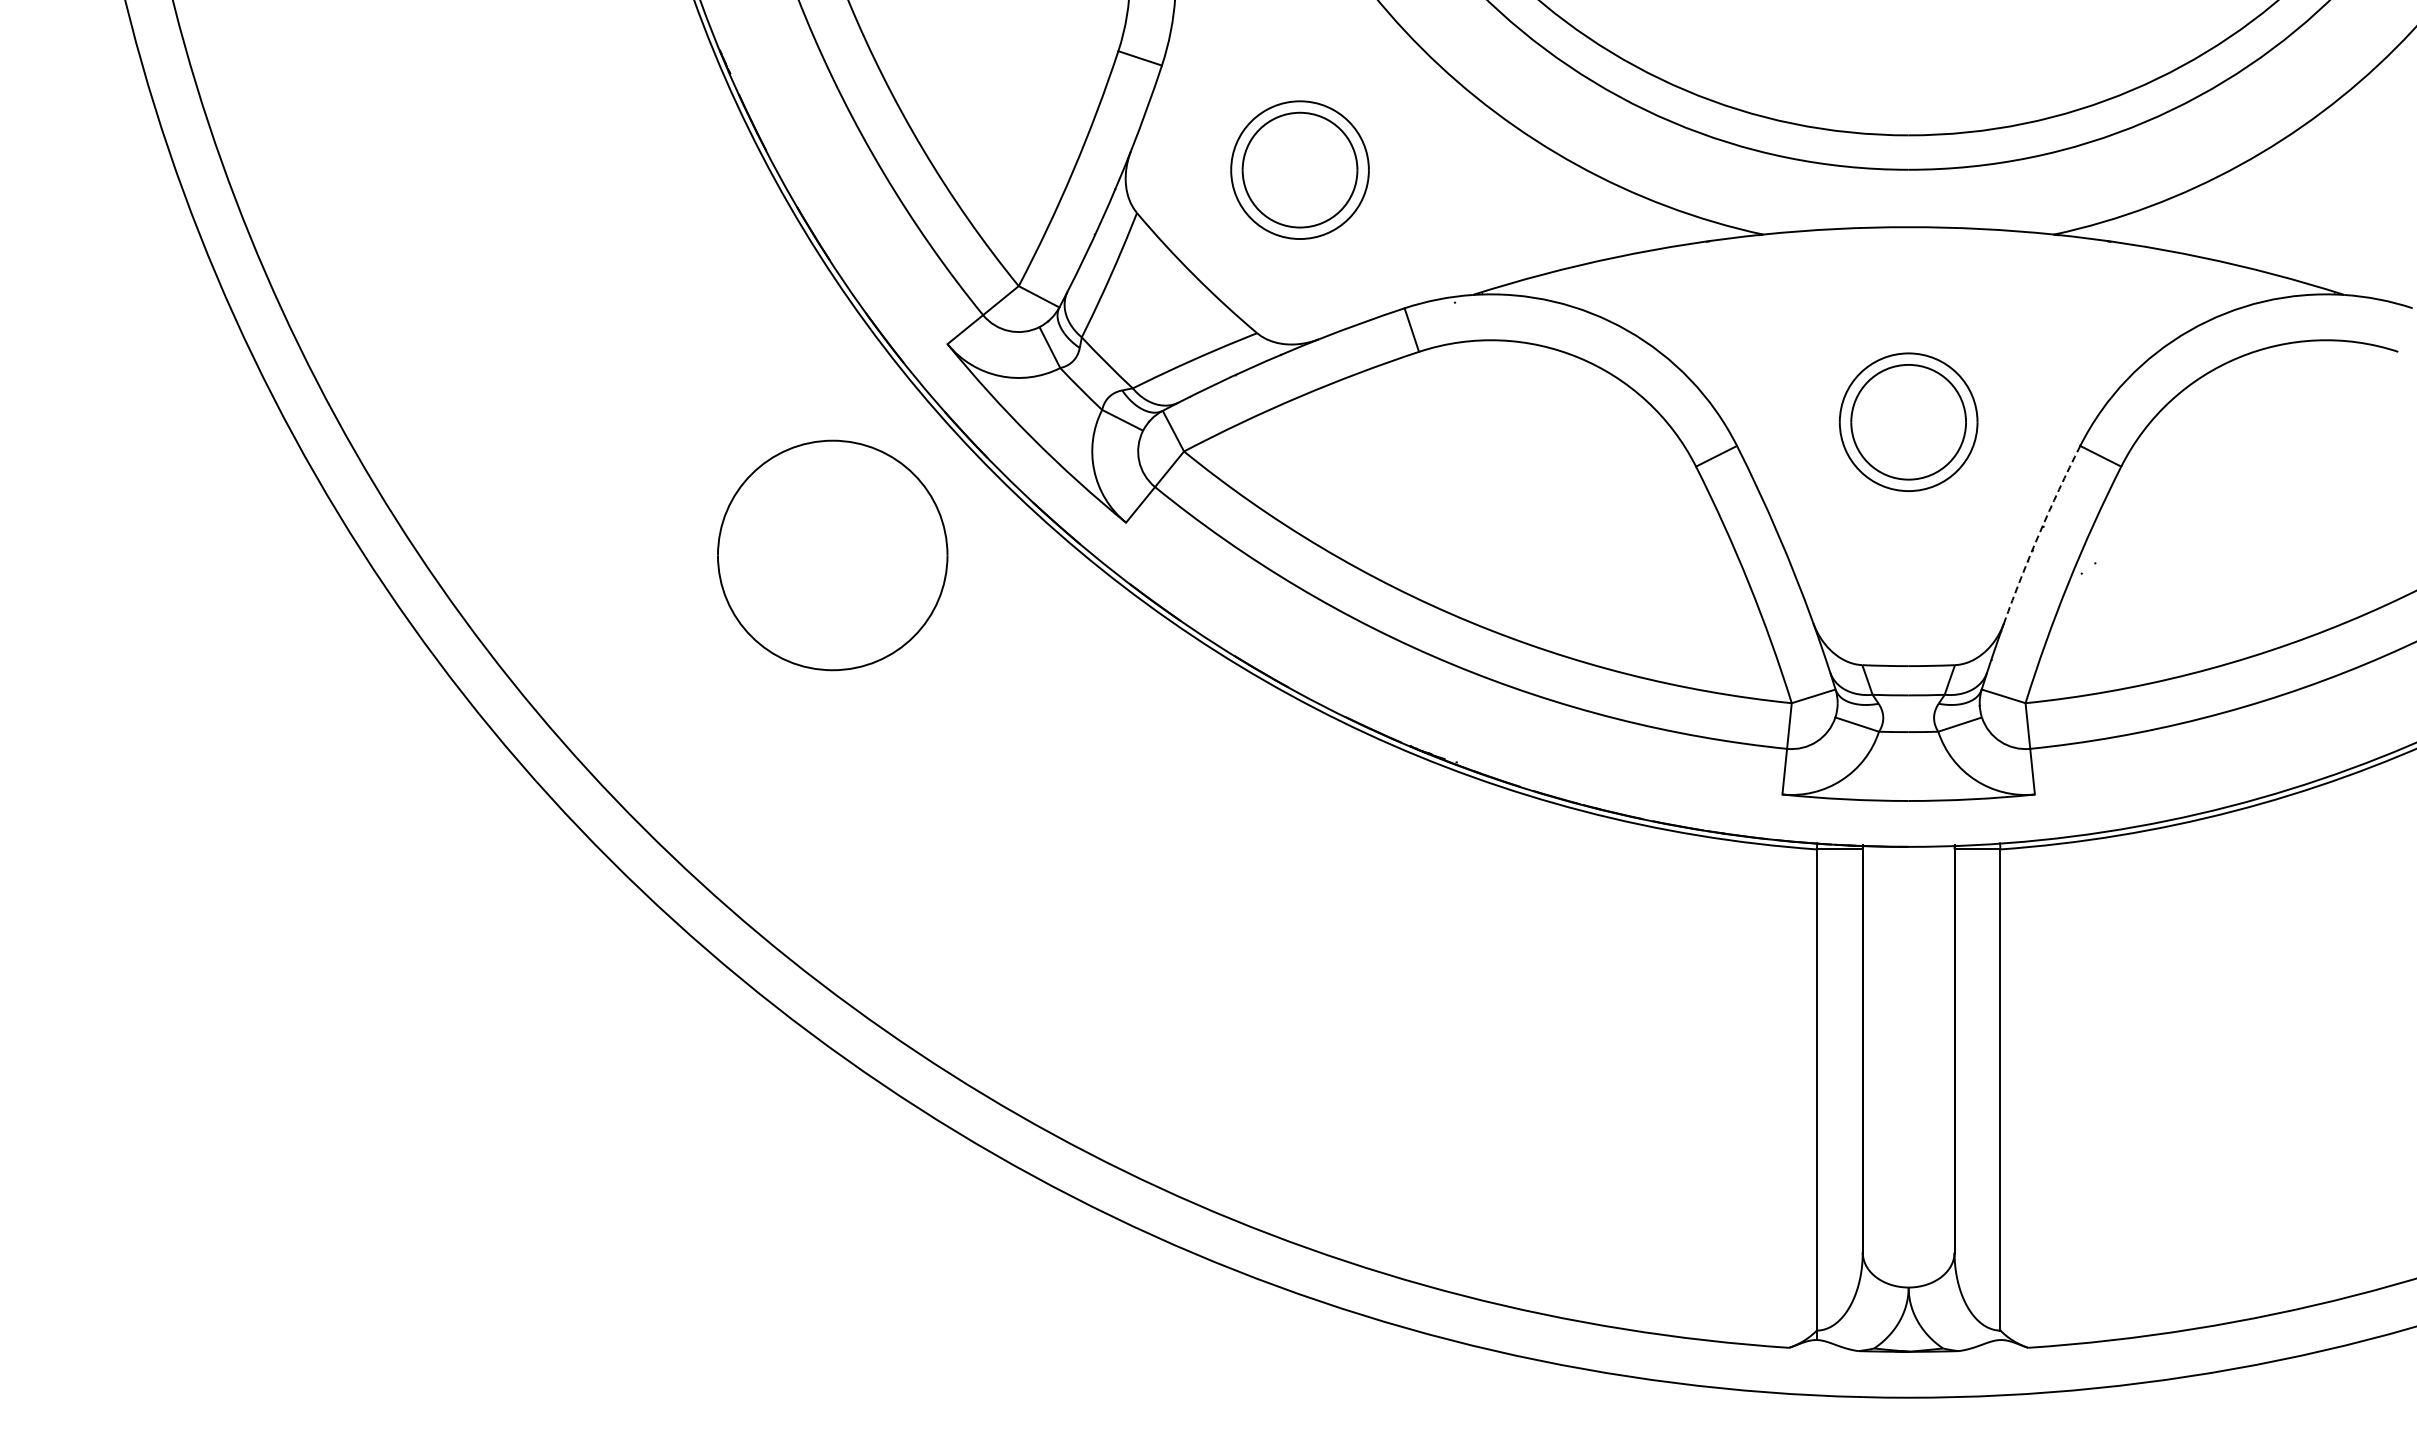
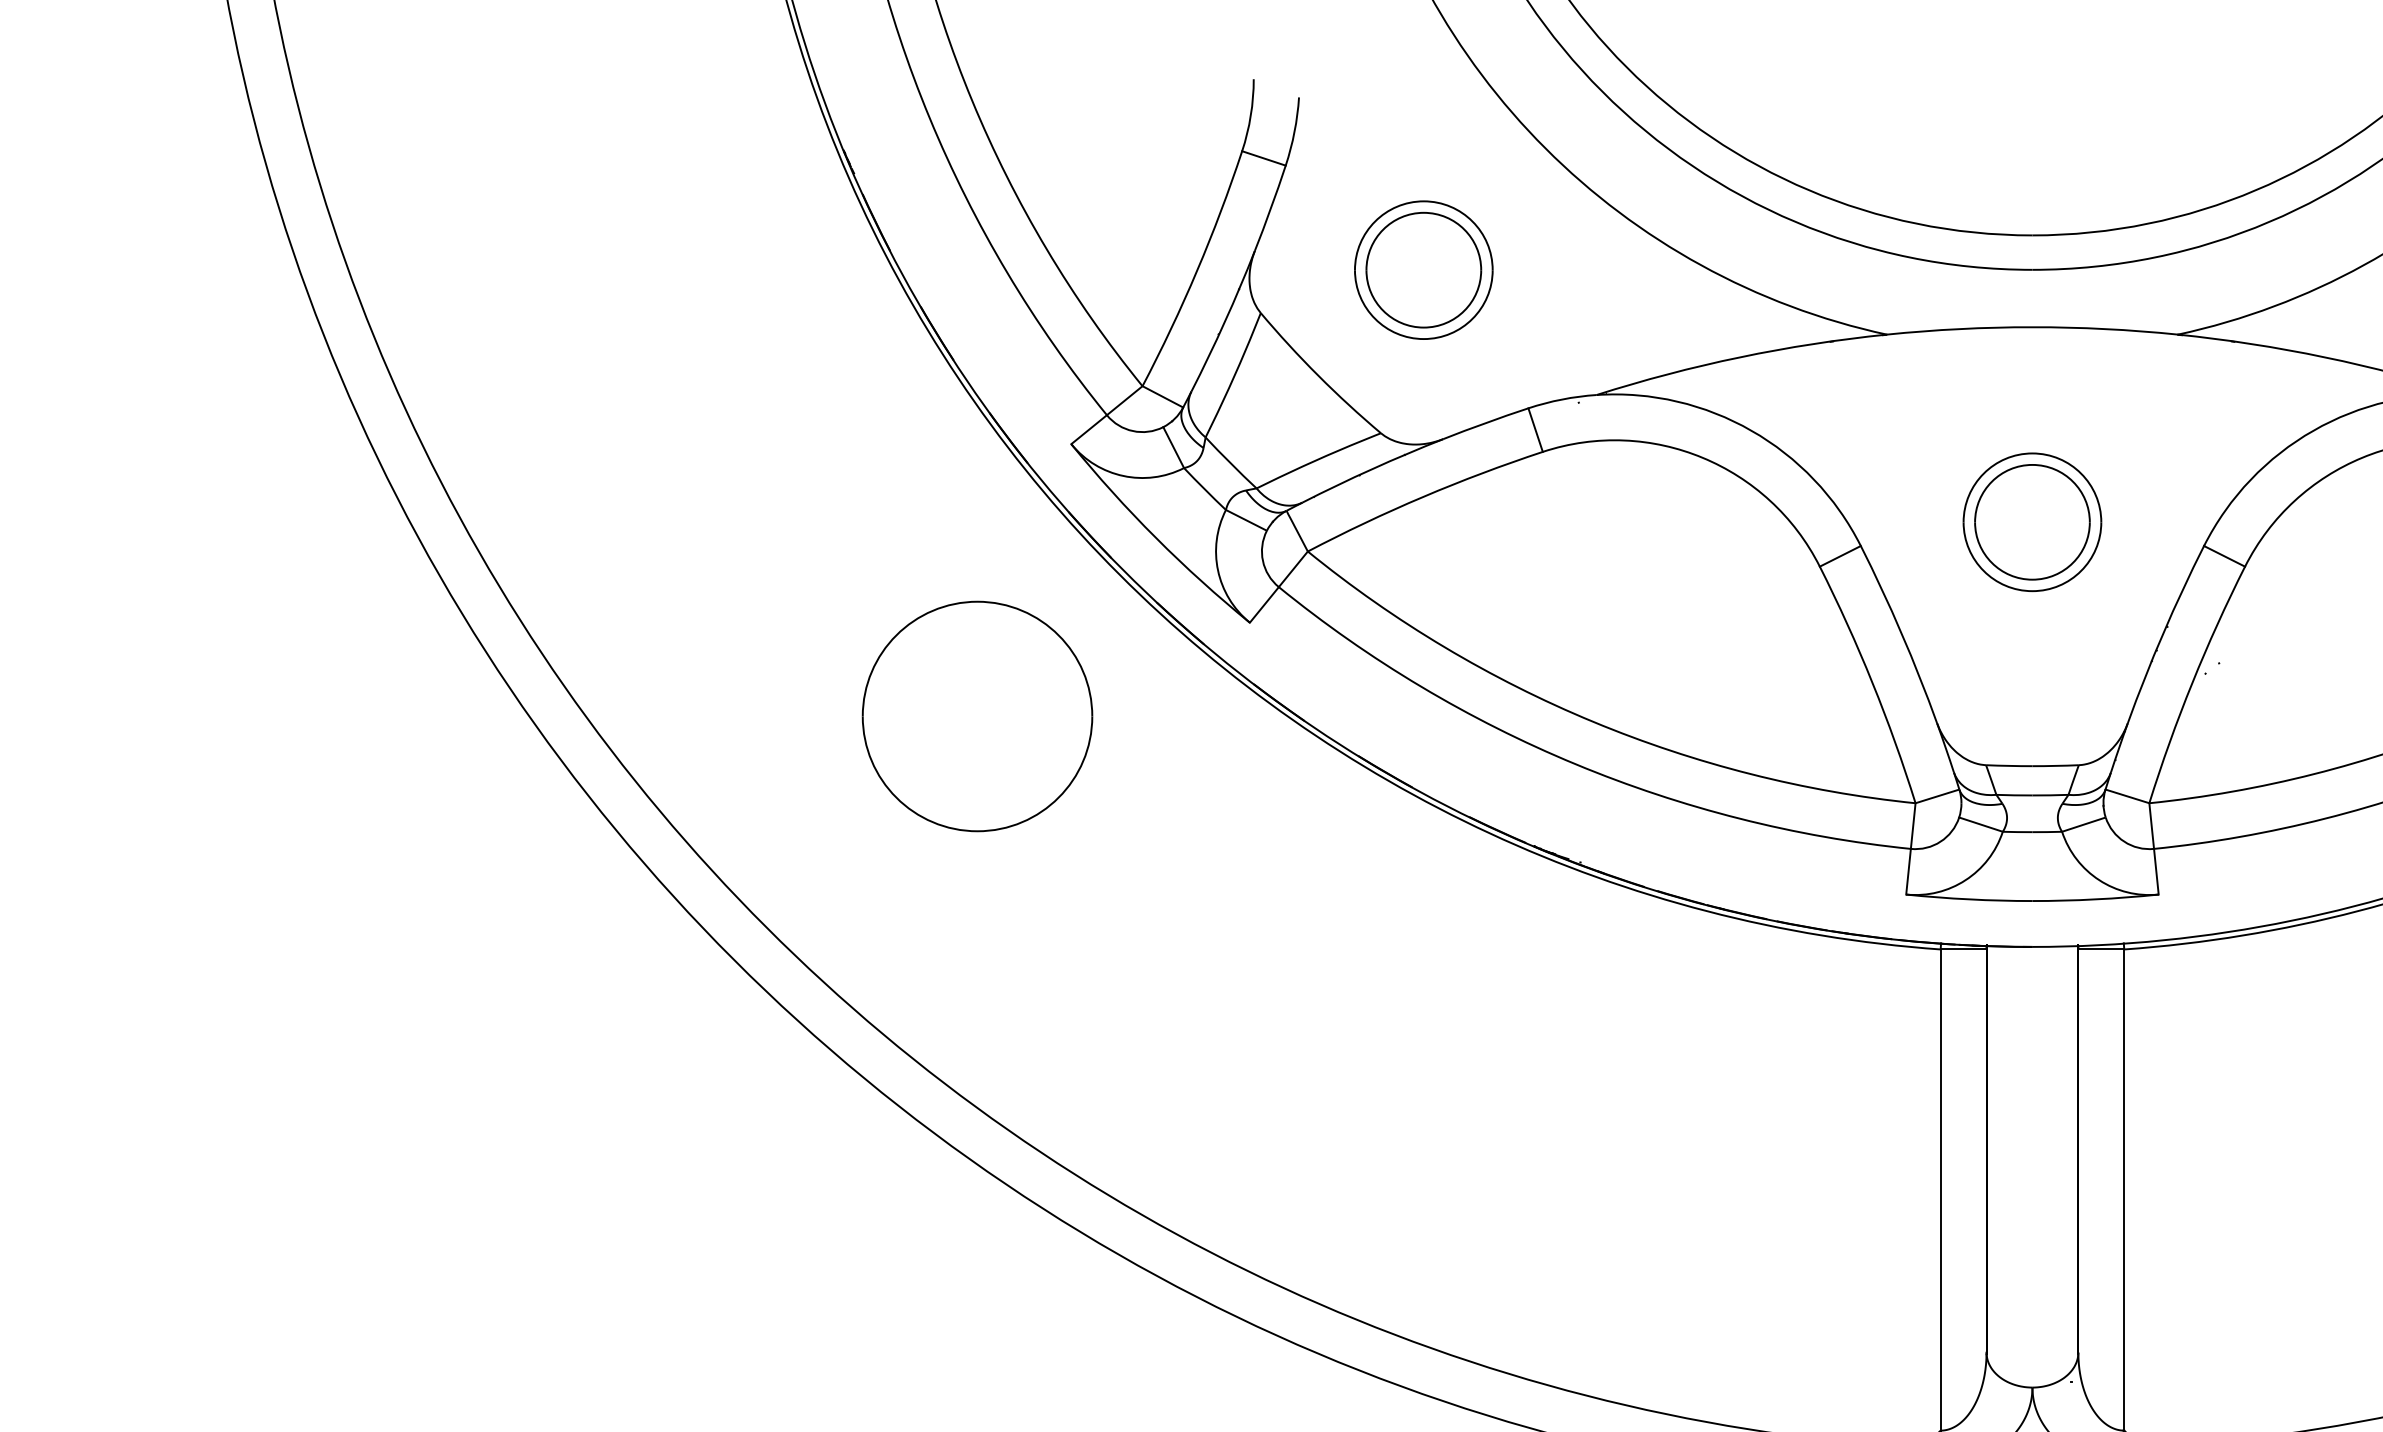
arc: (2039, 533) -> (2163, 633), dashed -> solid
part: (832, 555) -> (977, 716), moved

